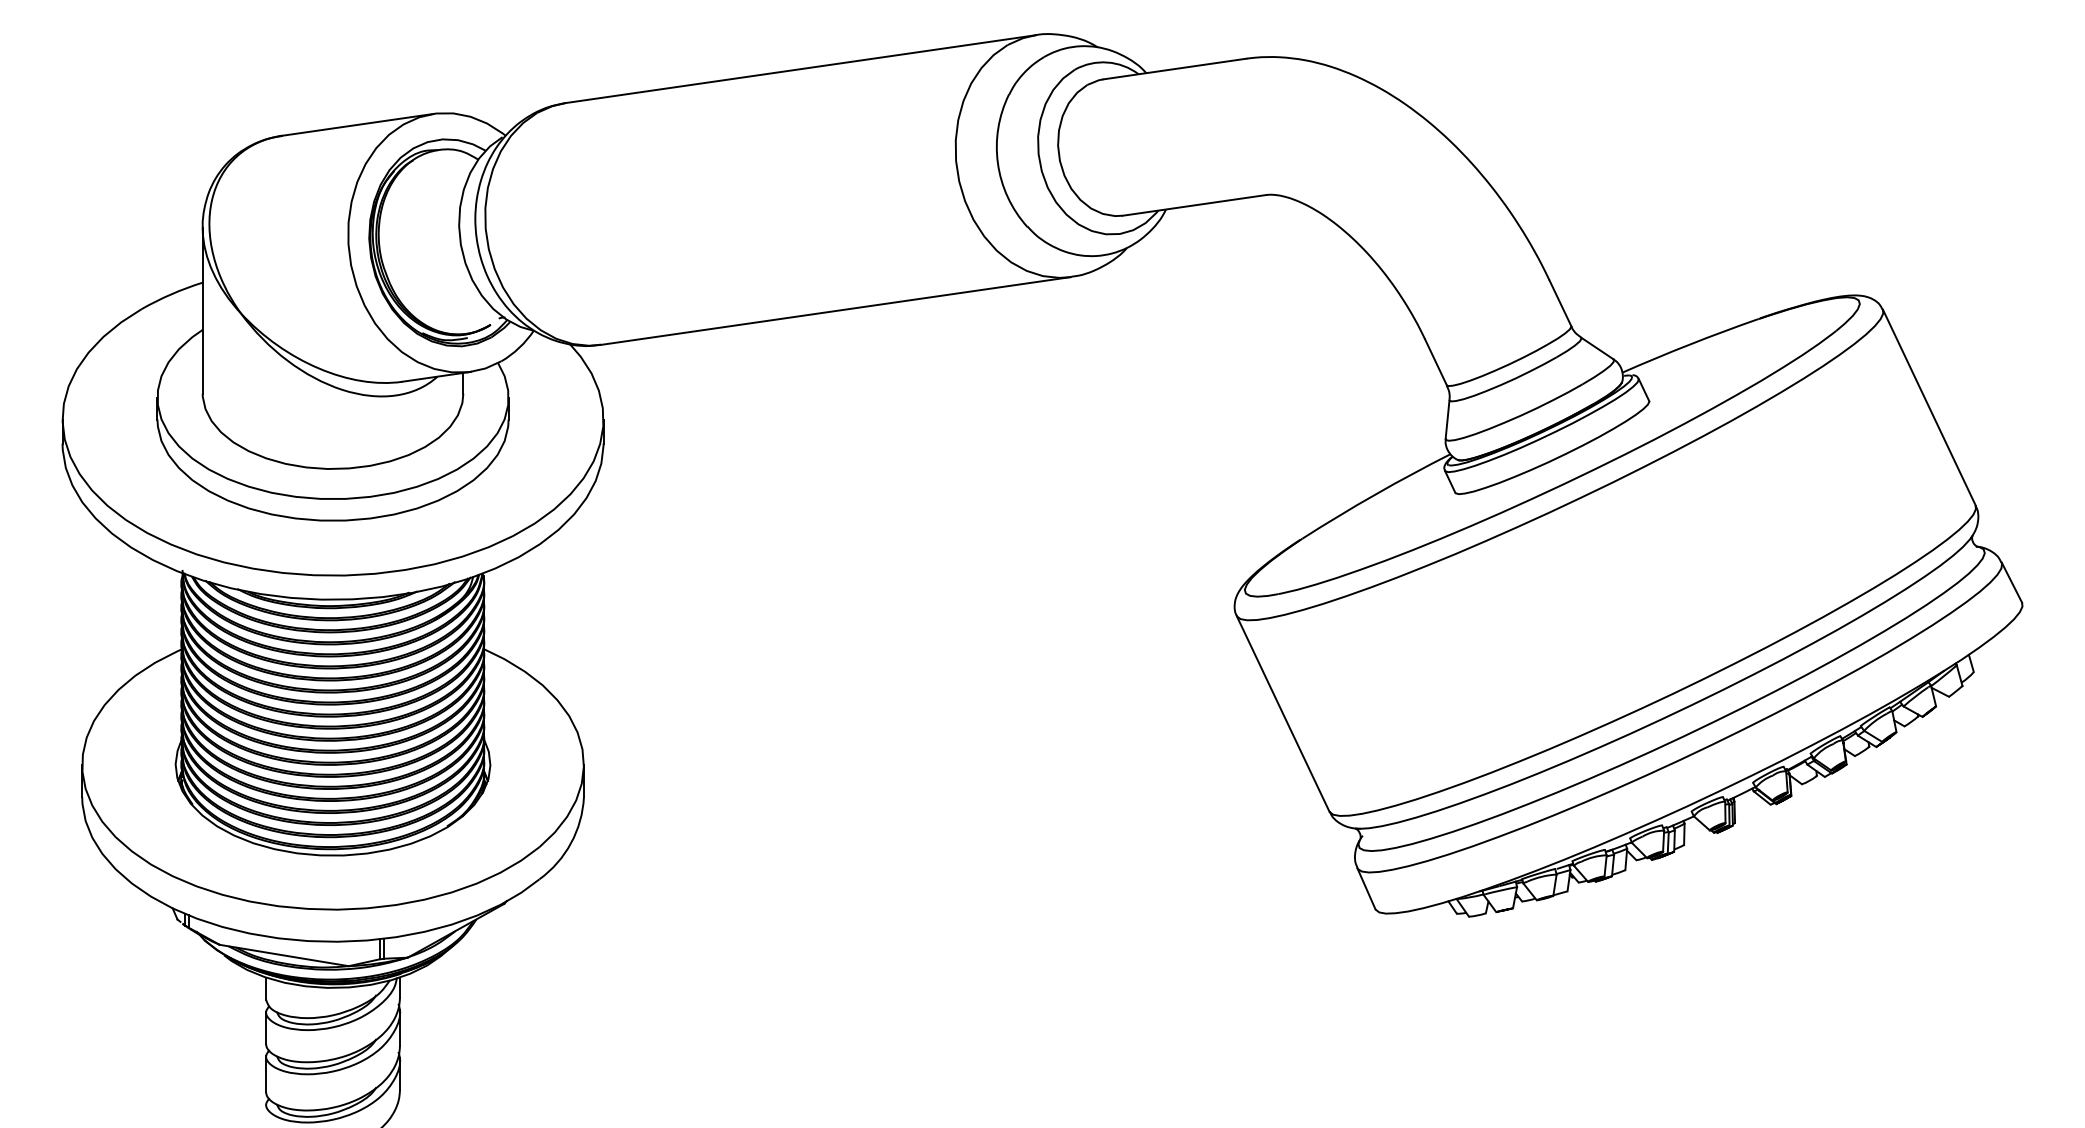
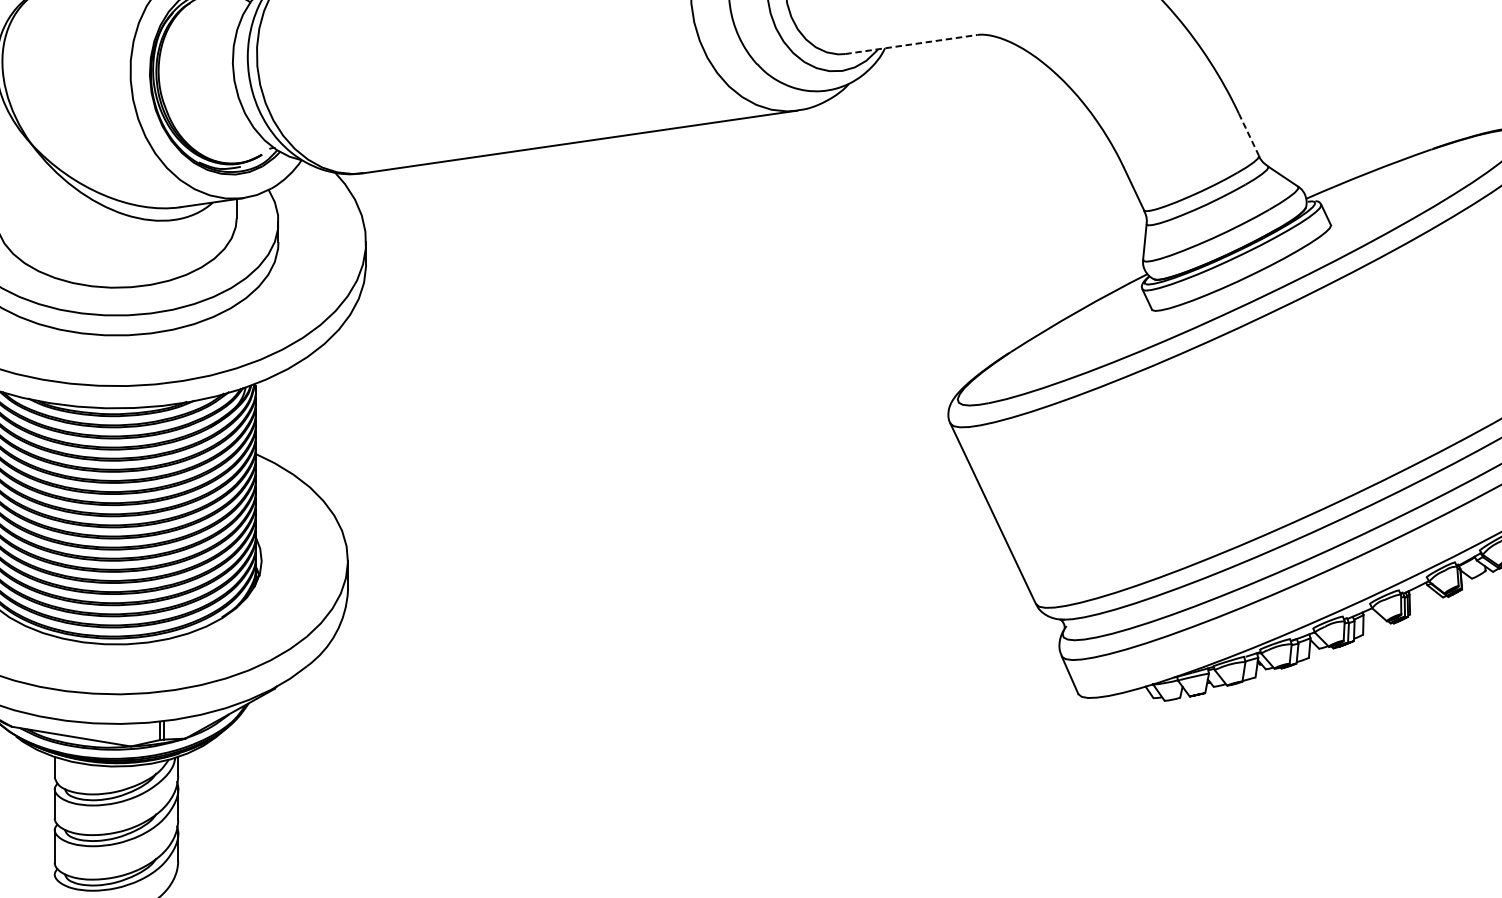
line: (1194, 205) -> (911, 44), solid -> dashed
line: (1560, 302) -> (1249, 134), solid -> dashed

